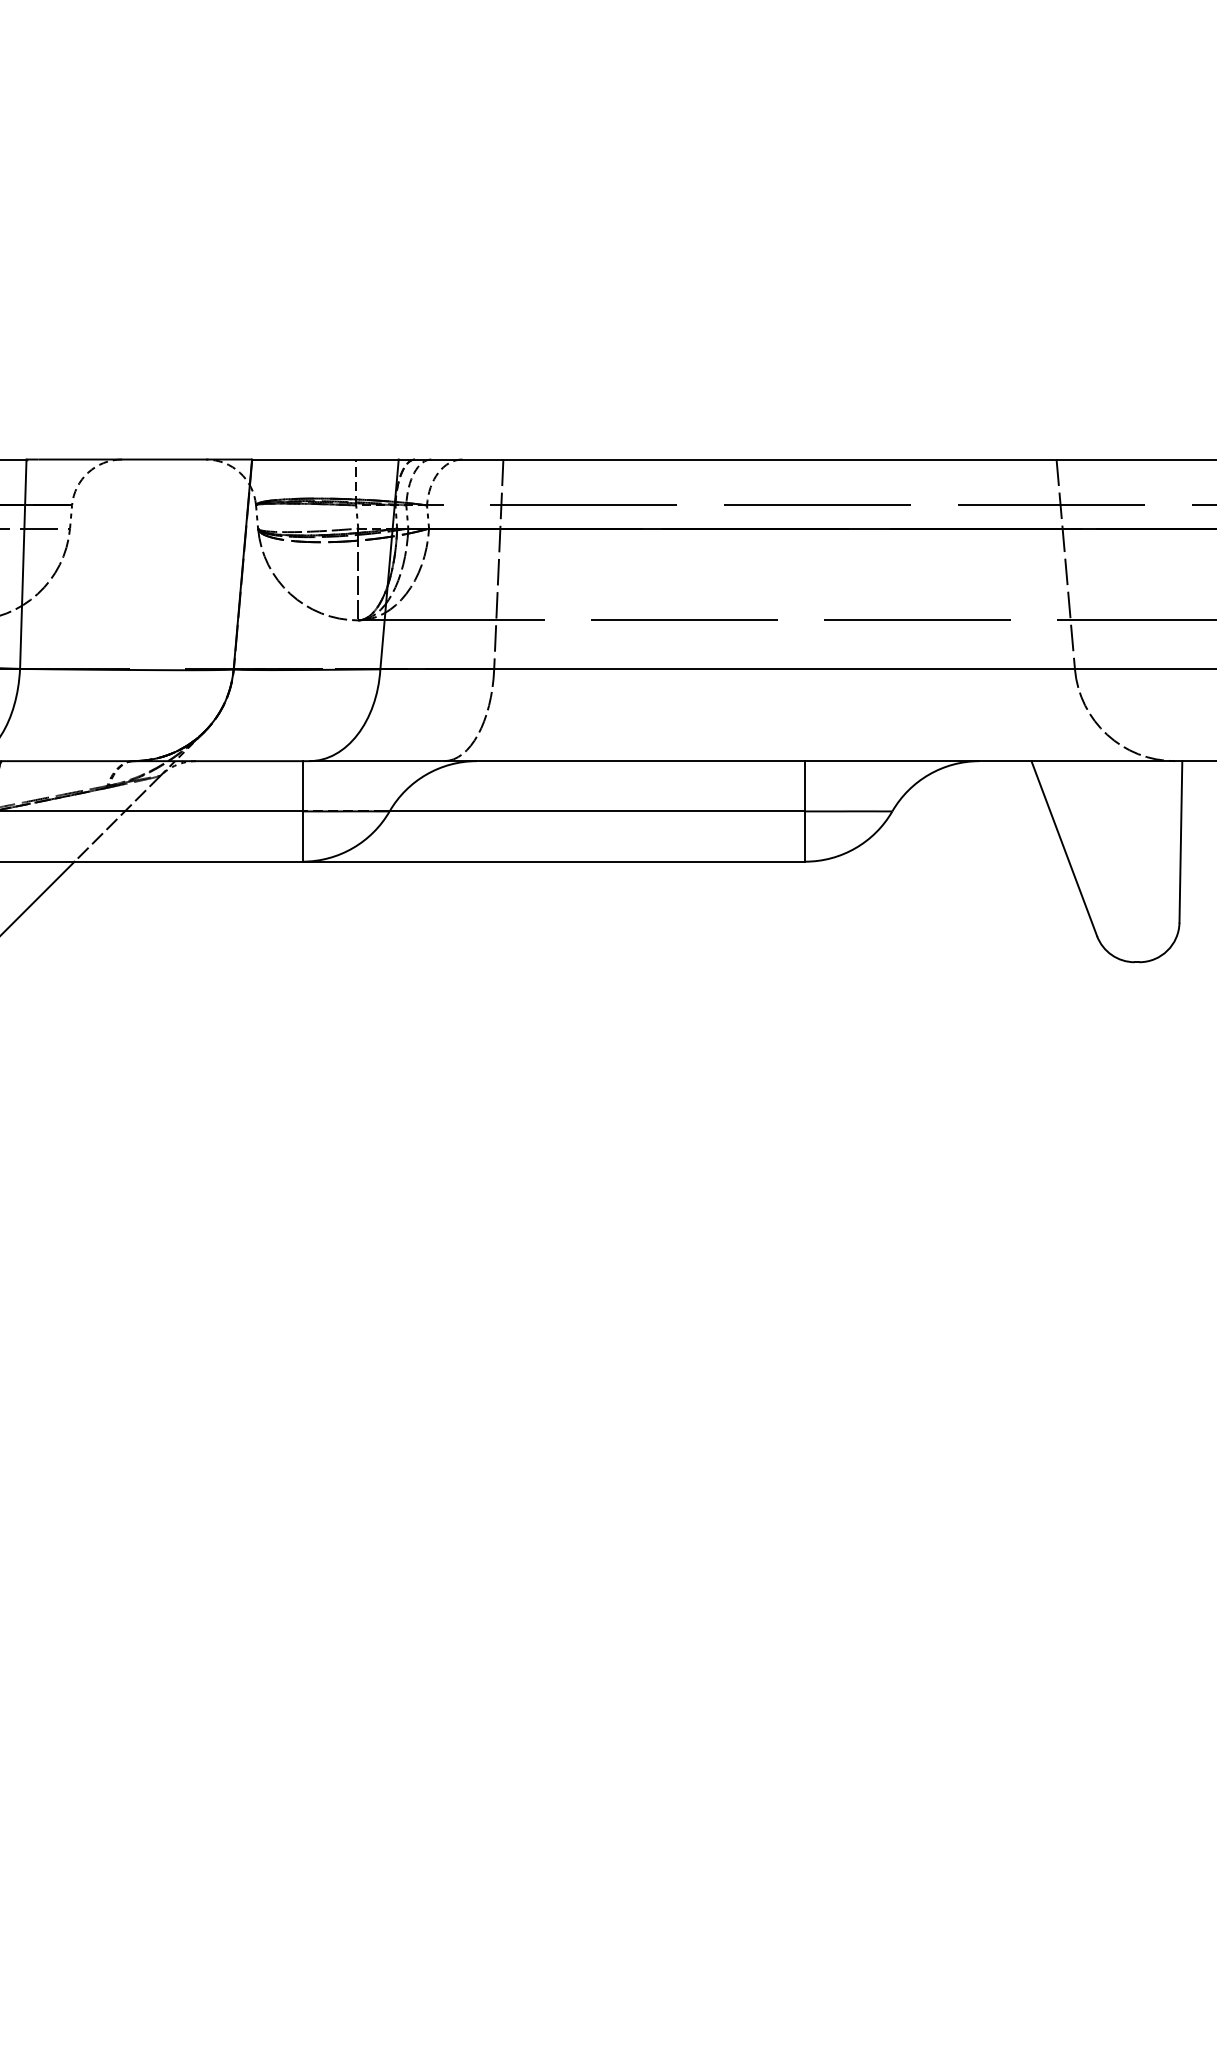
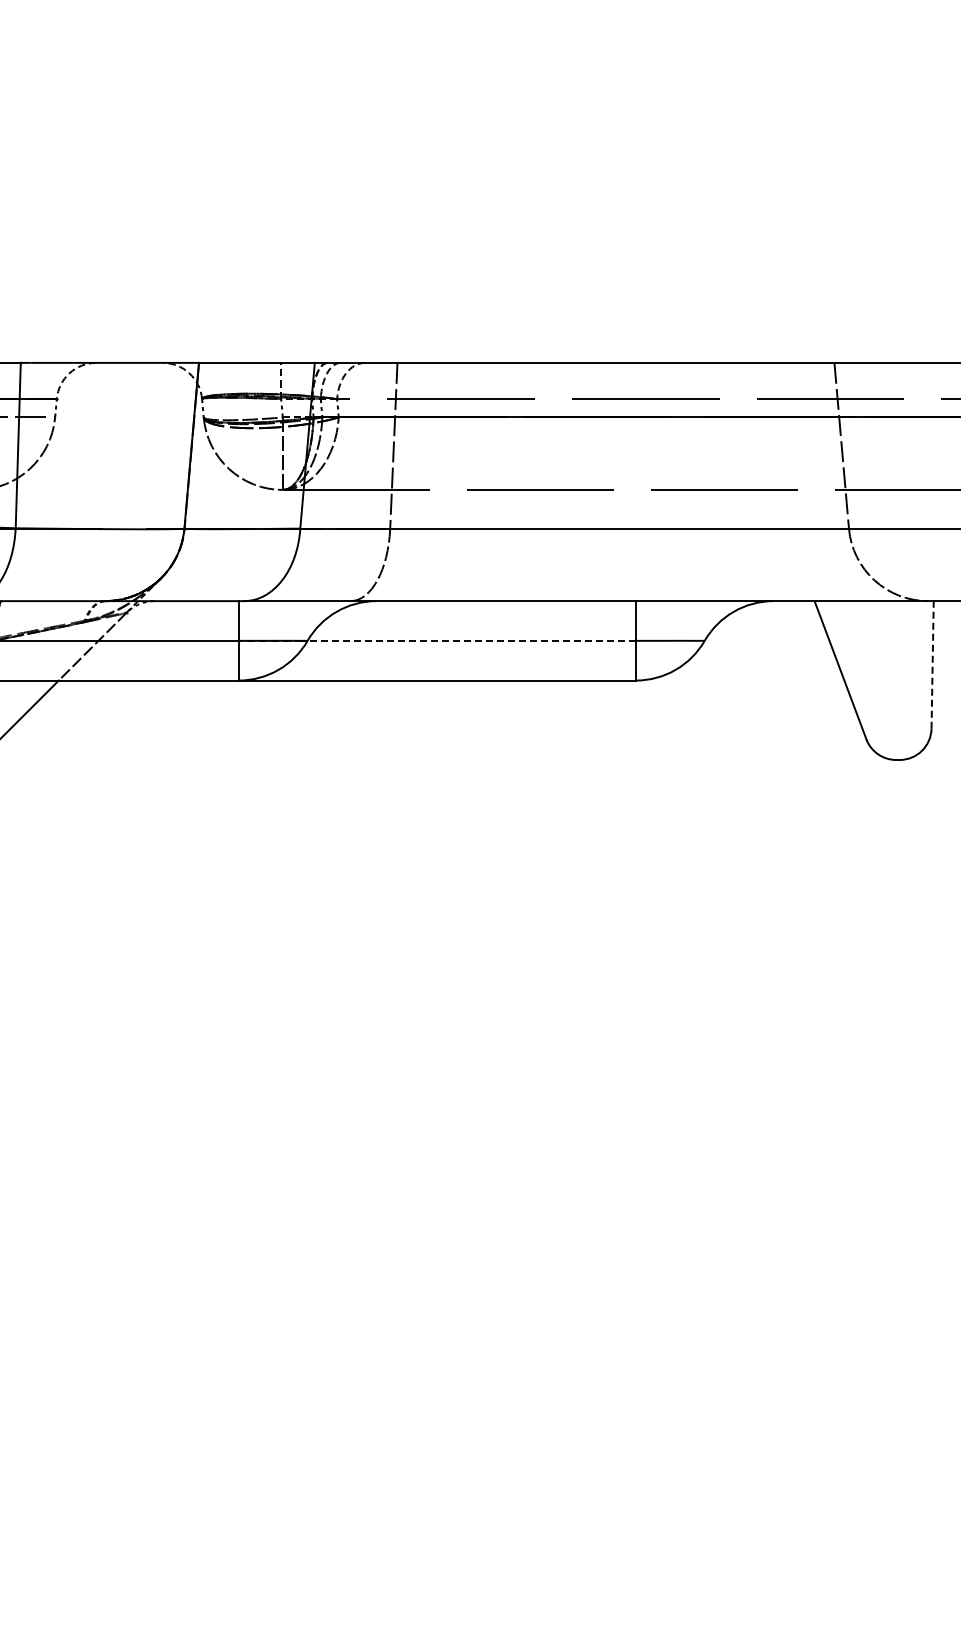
line: (597, 810) -> (471, 640), solid -> dashed
line: (1180, 841) -> (932, 664), solid -> dashed

